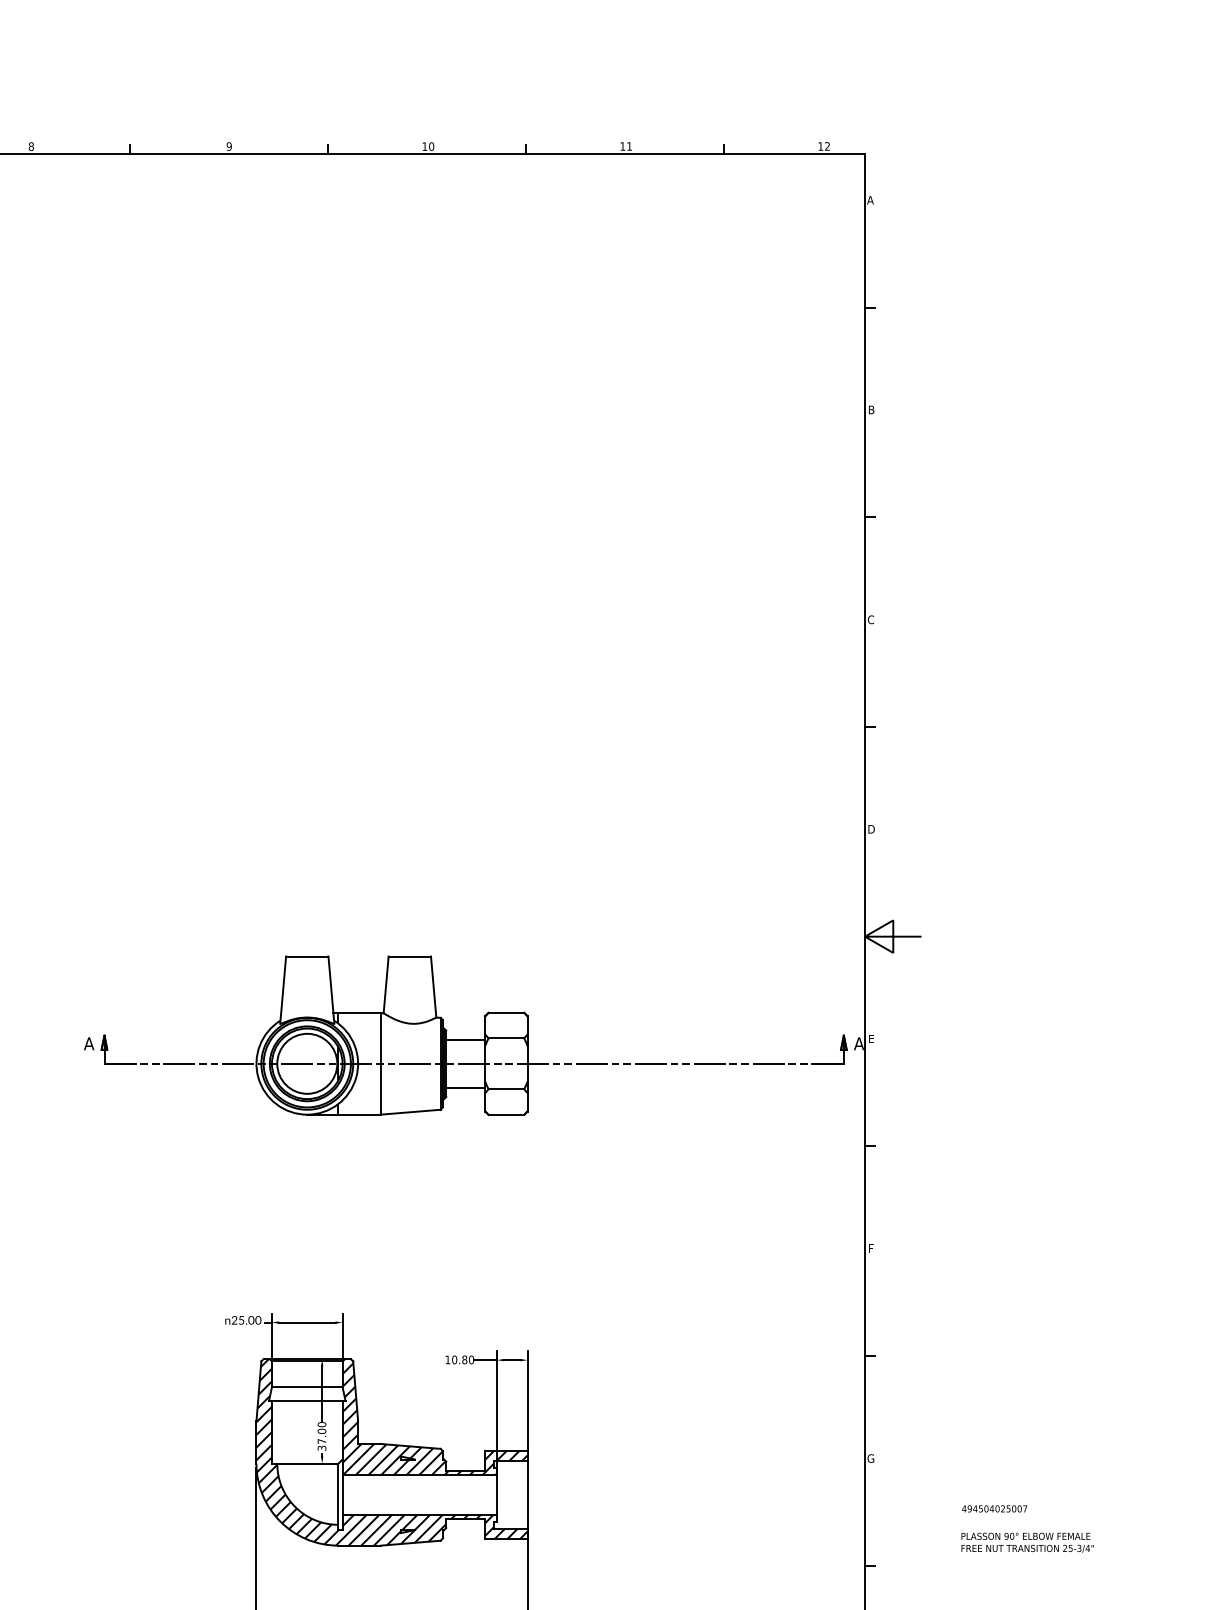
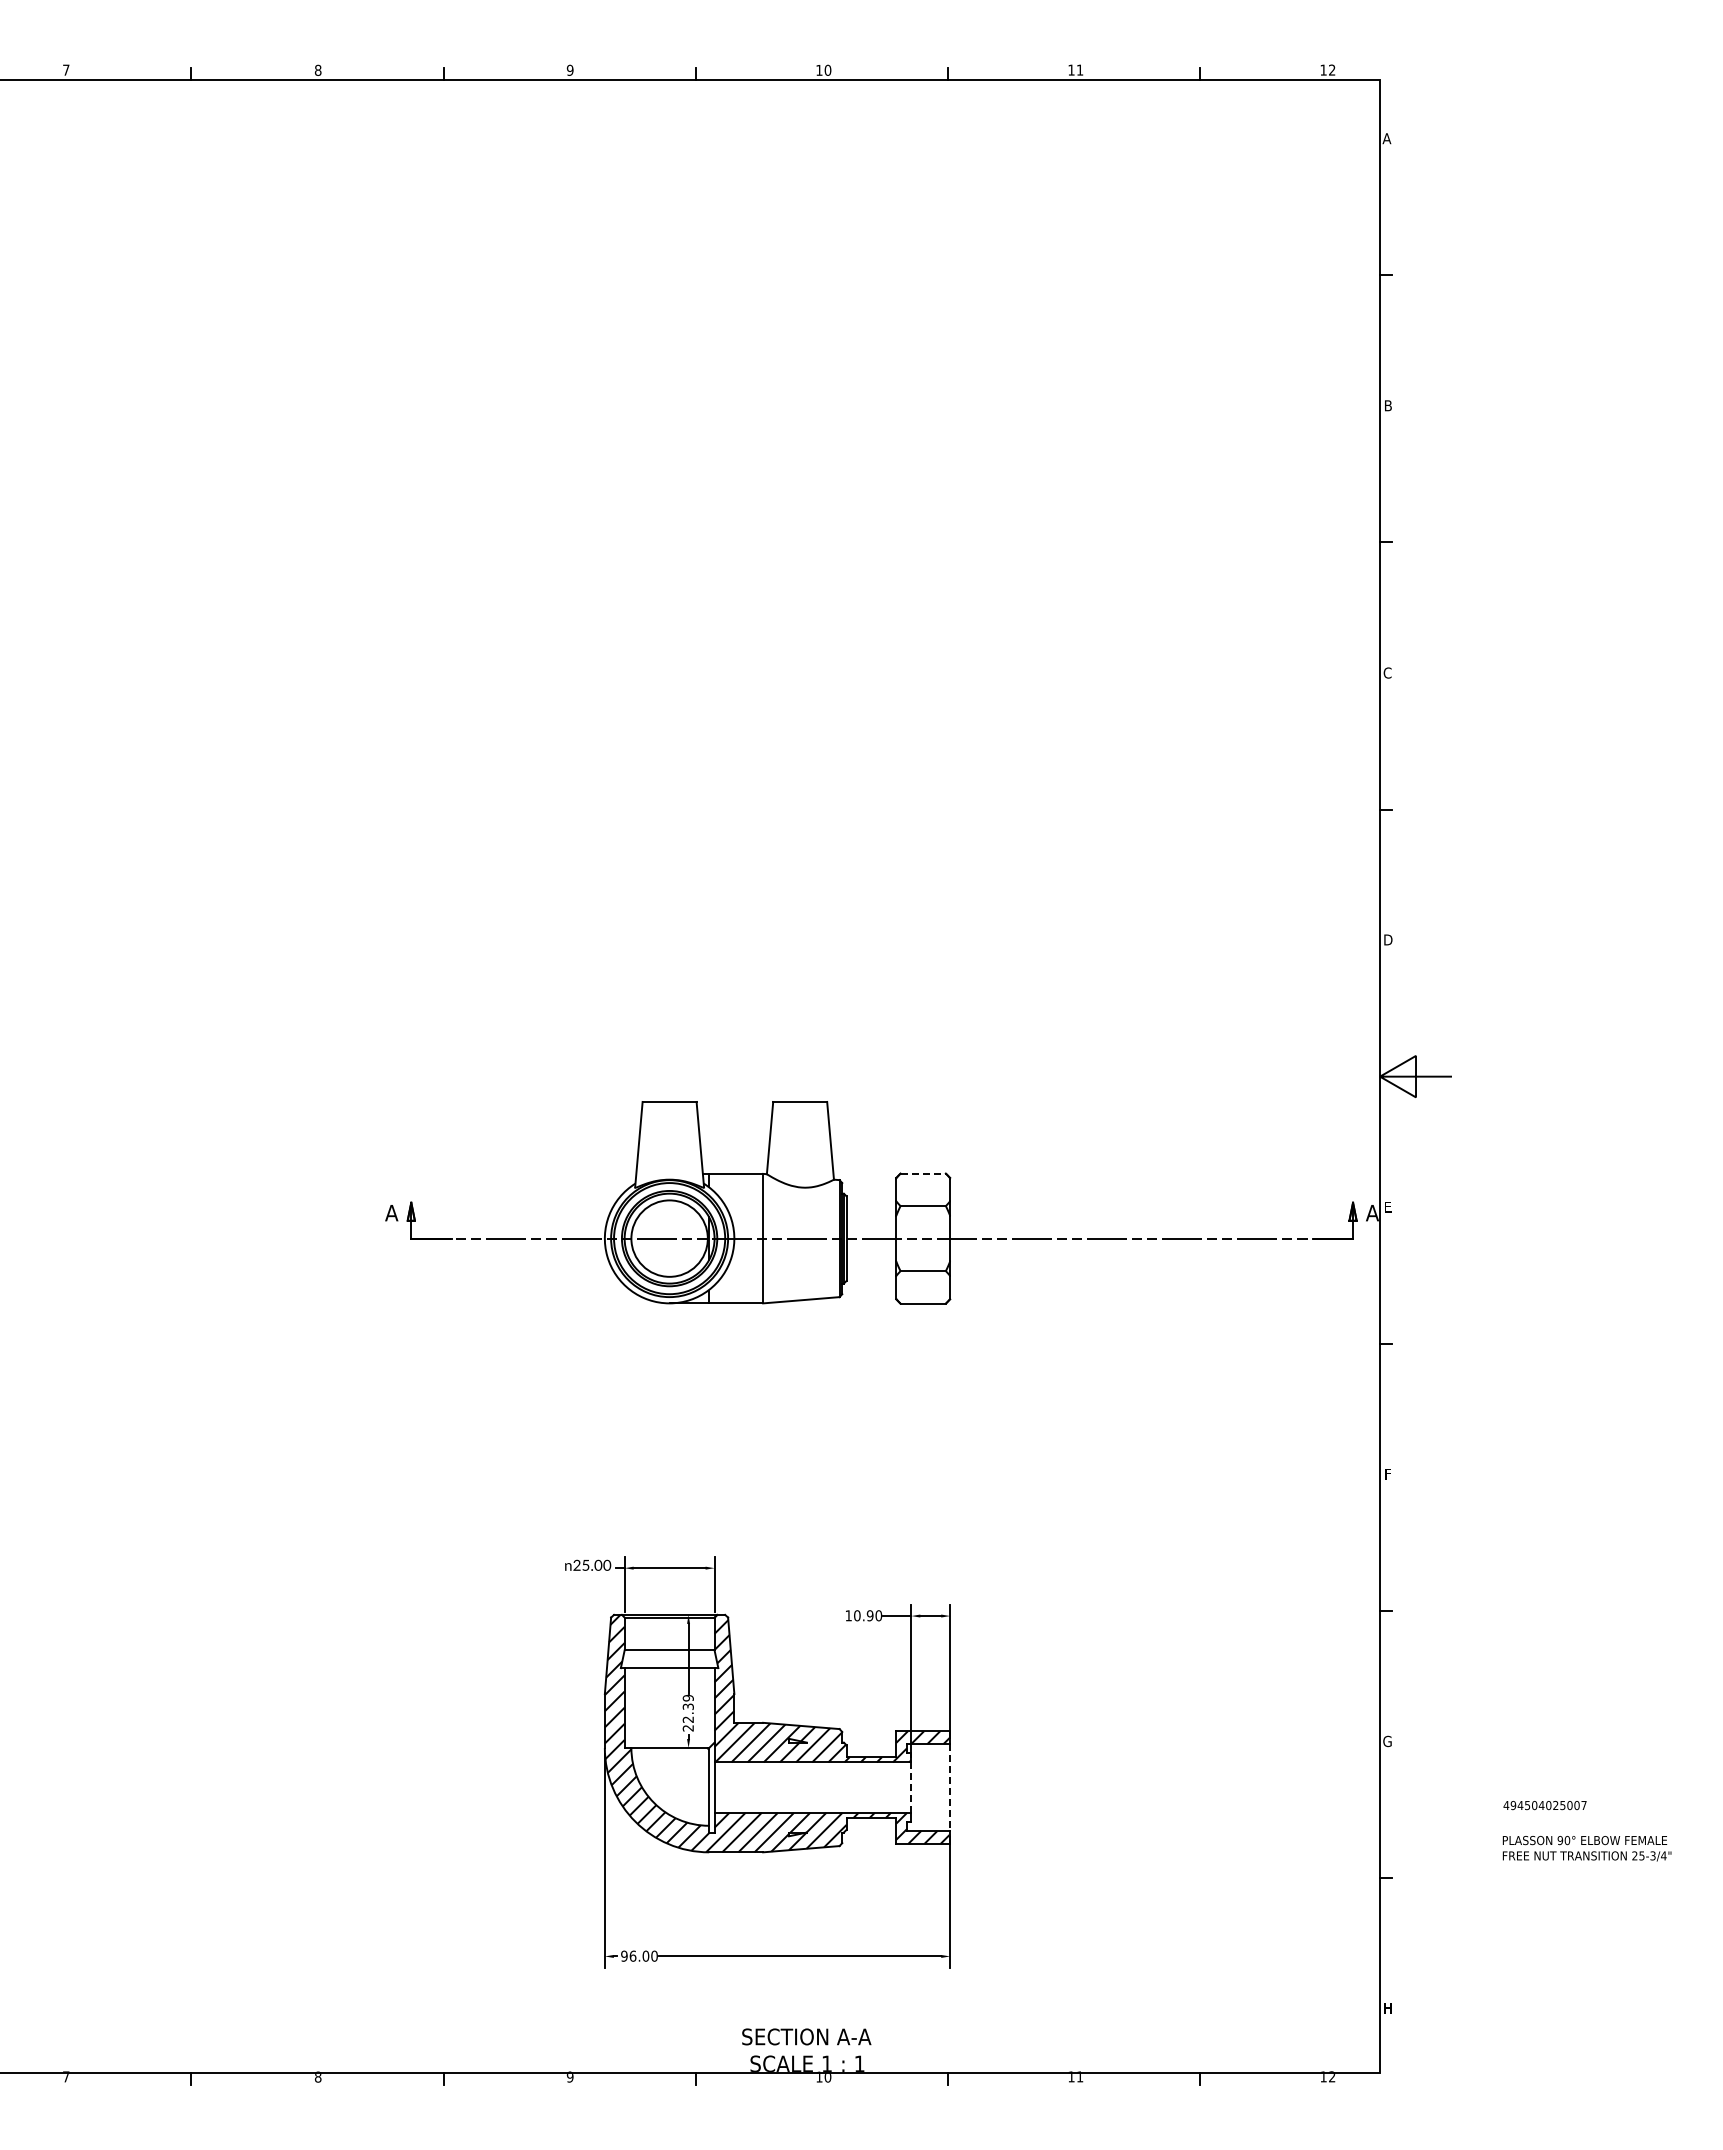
line: (506, 1012) -> (923, 1173), solid -> dashed
line: (465, 1040) -> (871, 1208), removed
line: (465, 1088) -> (871, 1269), removed
text: (464, 1359) -> (869, 1615), 10.80 -> 10.90
text: (321, 1436) -> (687, 1713), 37.00 -> 22.39
line: (497, 1495) -> (911, 1788), solid -> dashed
line: (527, 1495) -> (950, 1788), solid -> dashed

